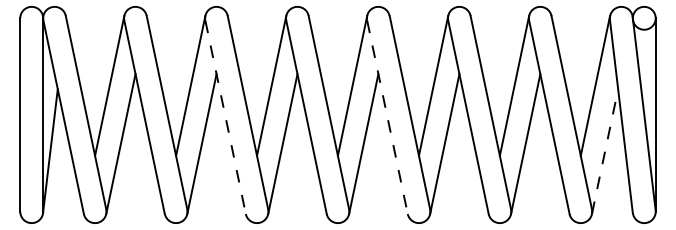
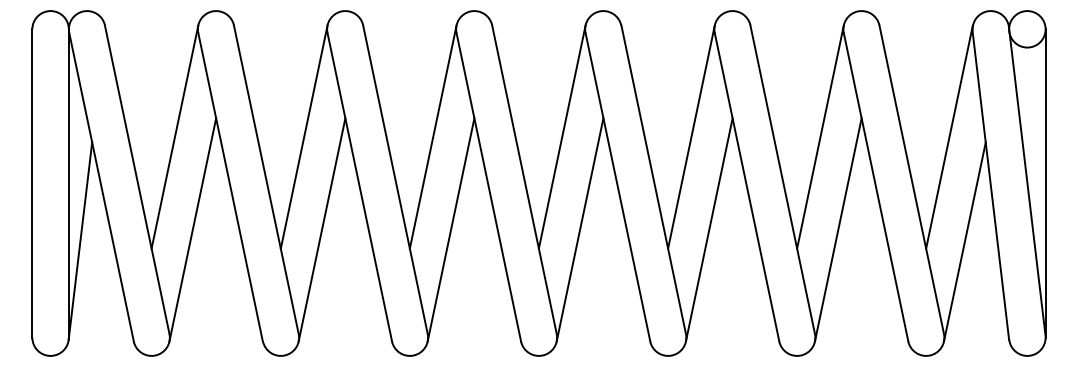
line: (225, 117) -> (359, 187), dashed -> solid
line: (387, 117) -> (617, 187), dashed -> solid
line: (605, 151) -> (965, 241), dashed -> solid

